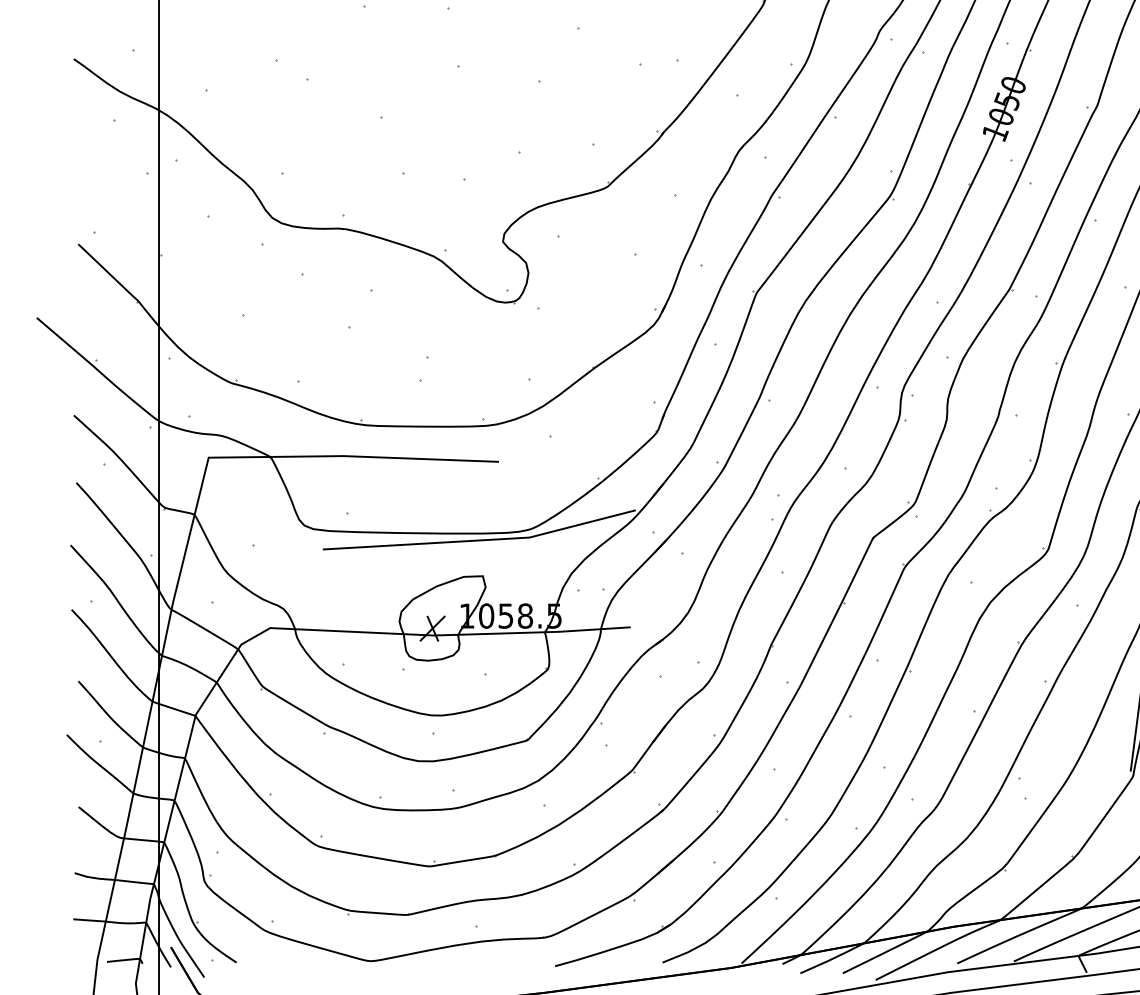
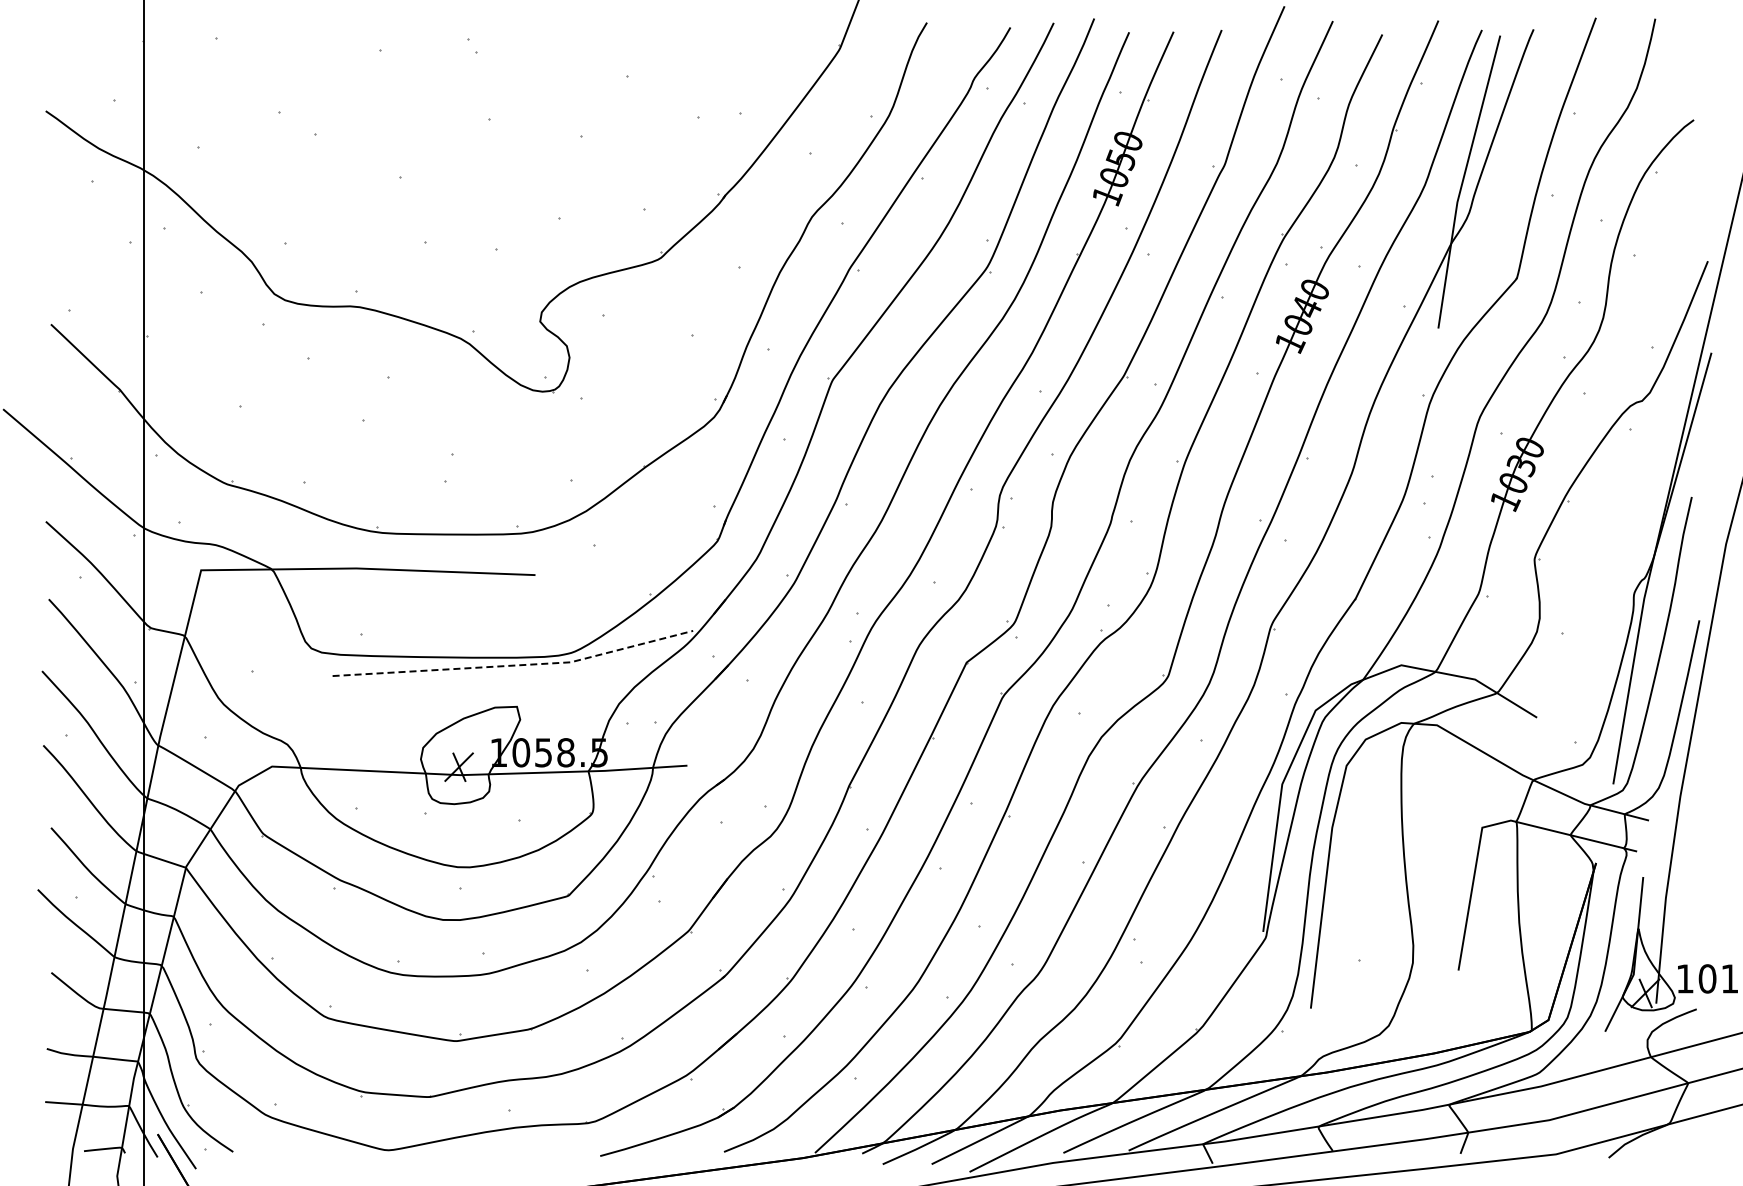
line: (481, 540) -> (515, 665), solid -> dashed

